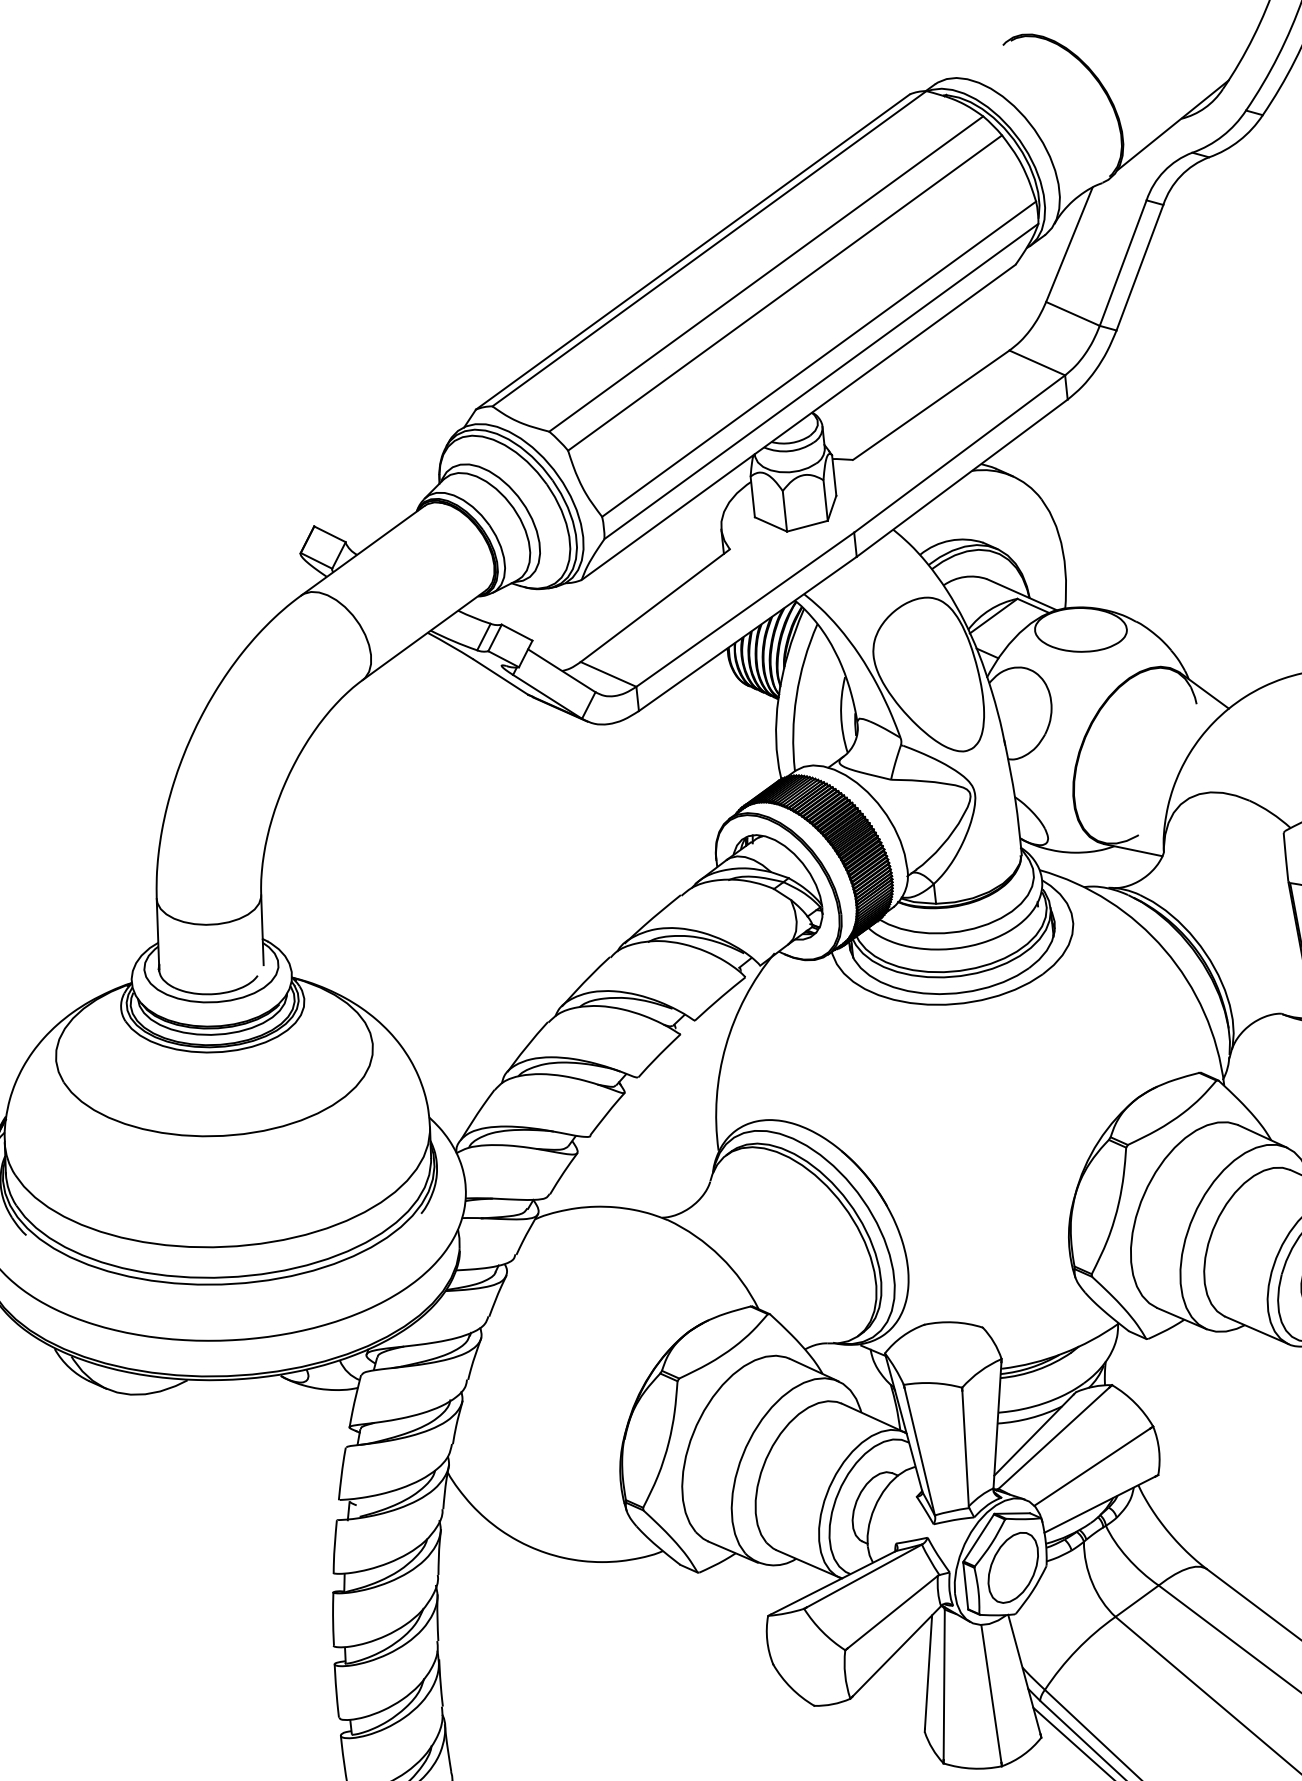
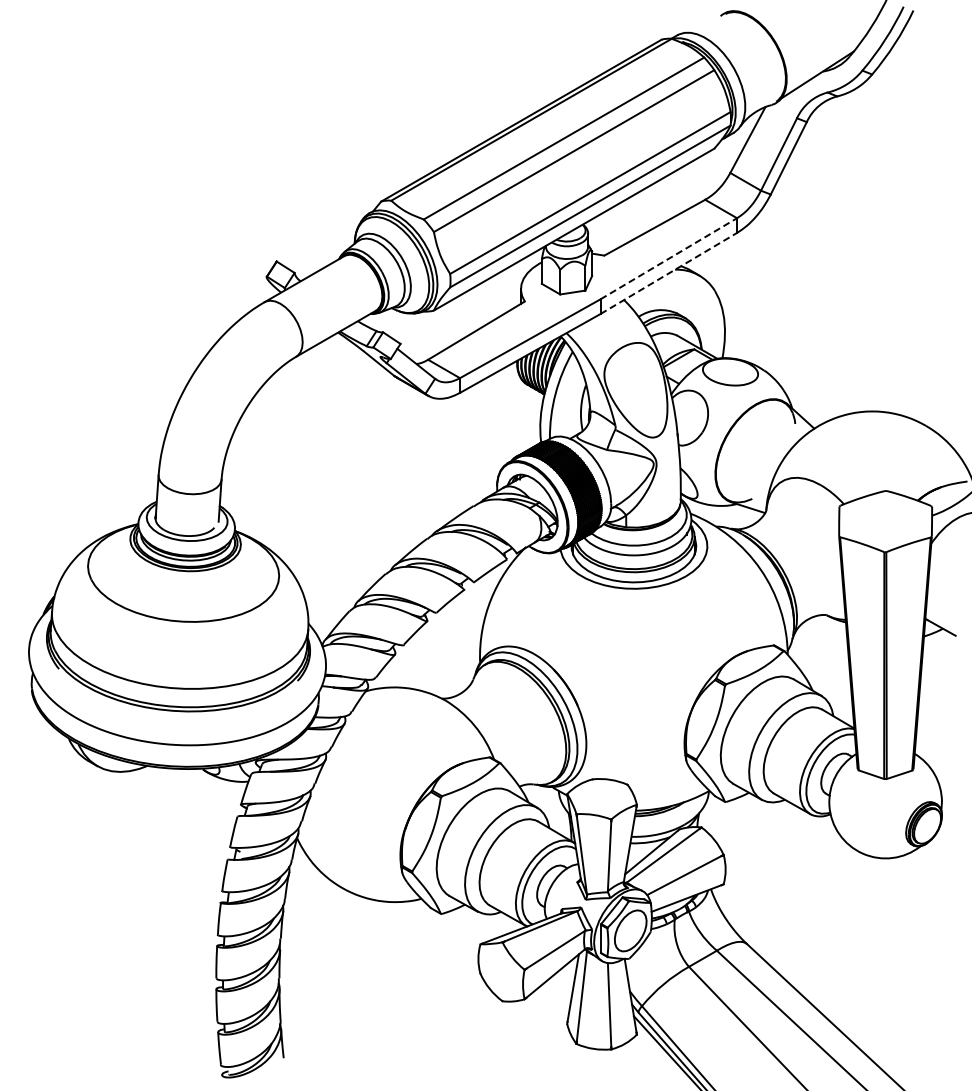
line: (960, 453) -> (669, 258), solid -> dashed
line: (963, 478) -> (669, 273), solid -> dashed

